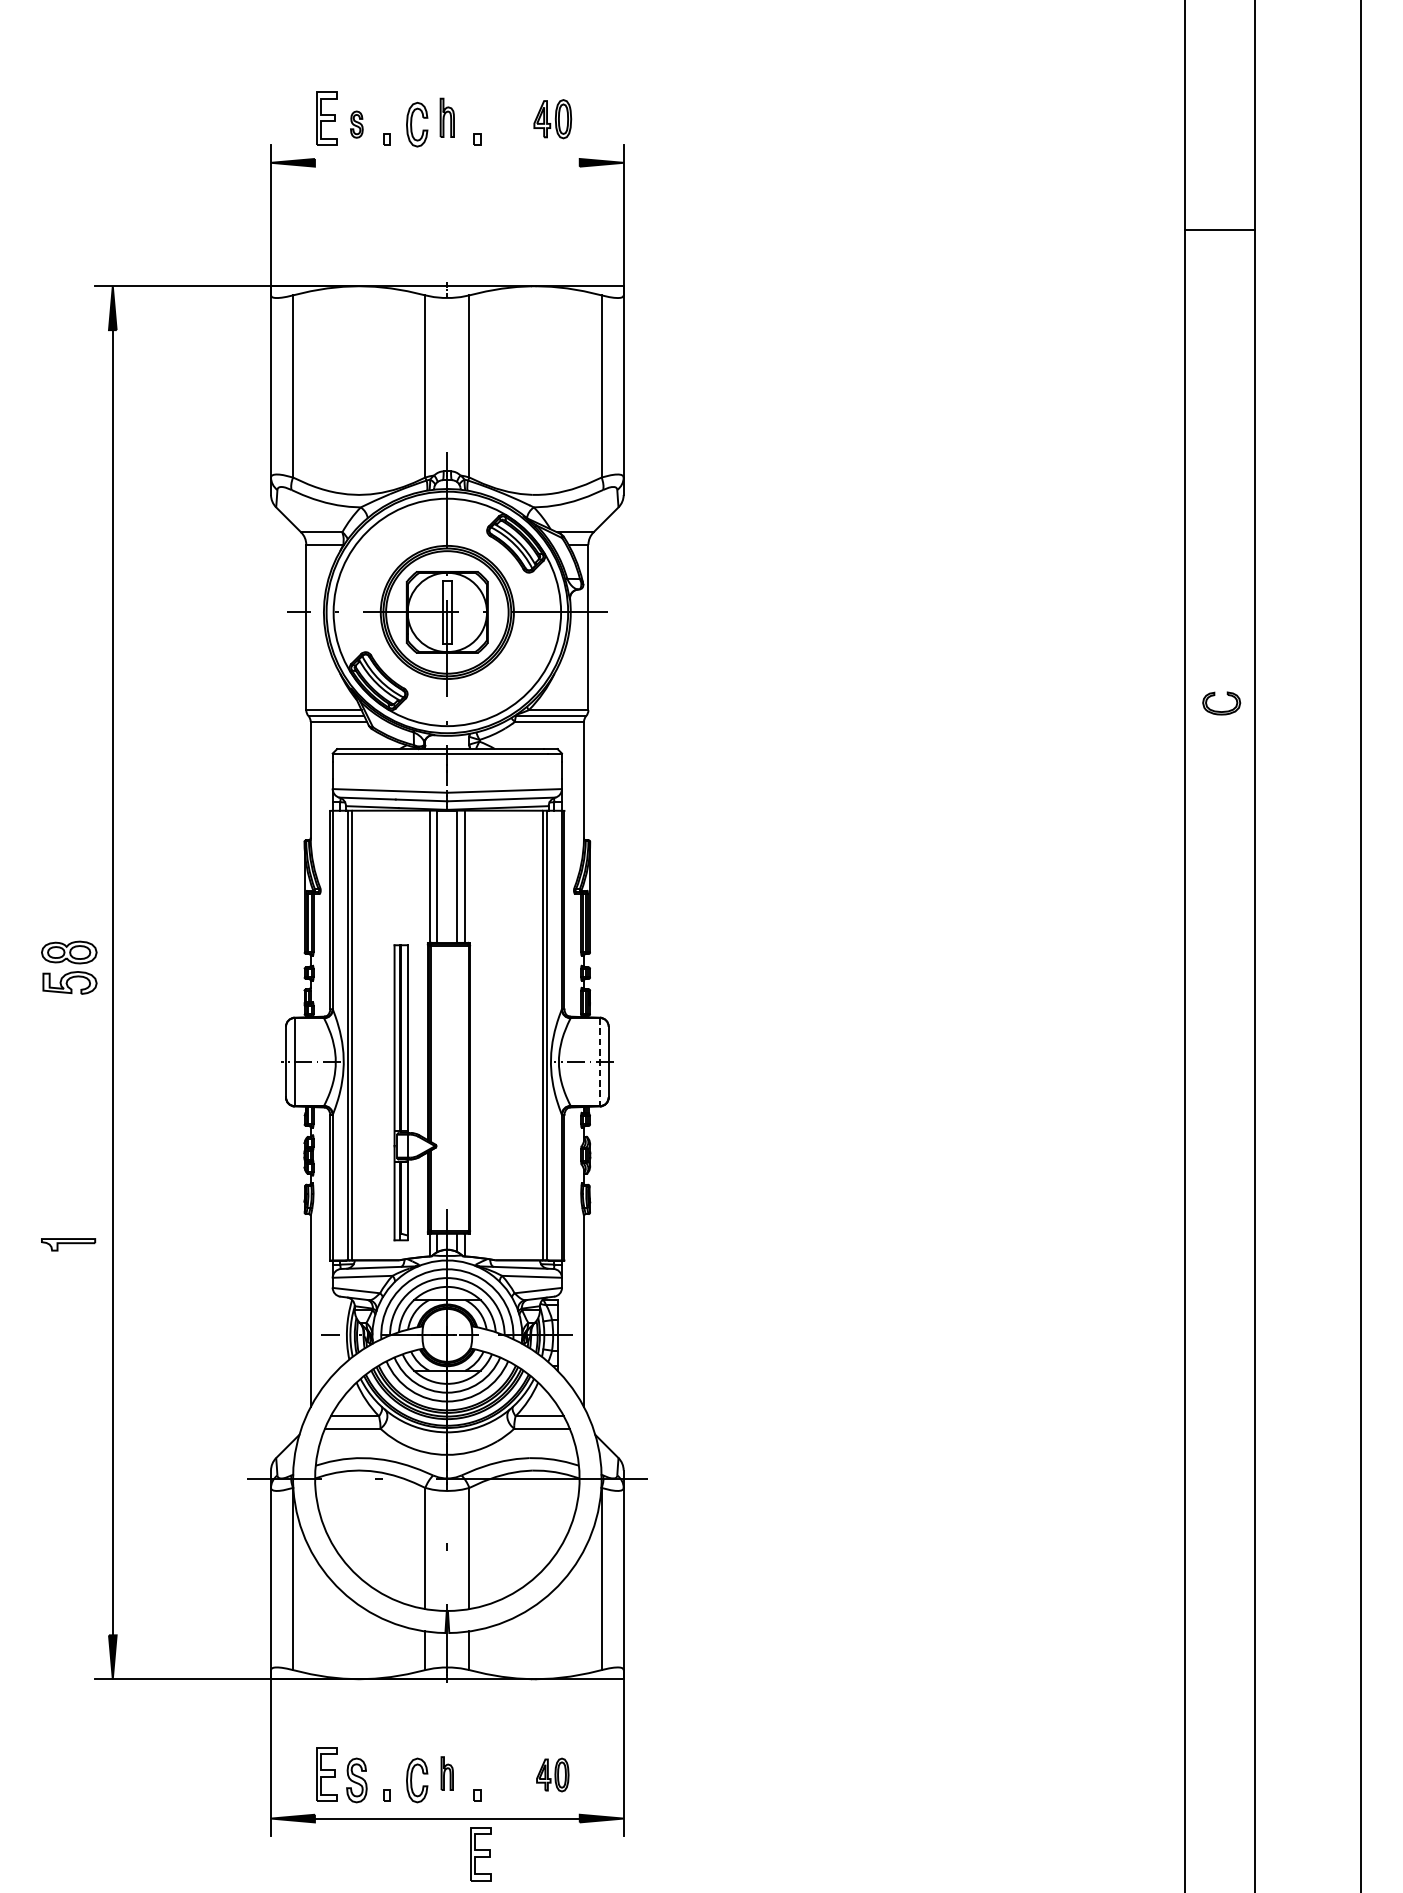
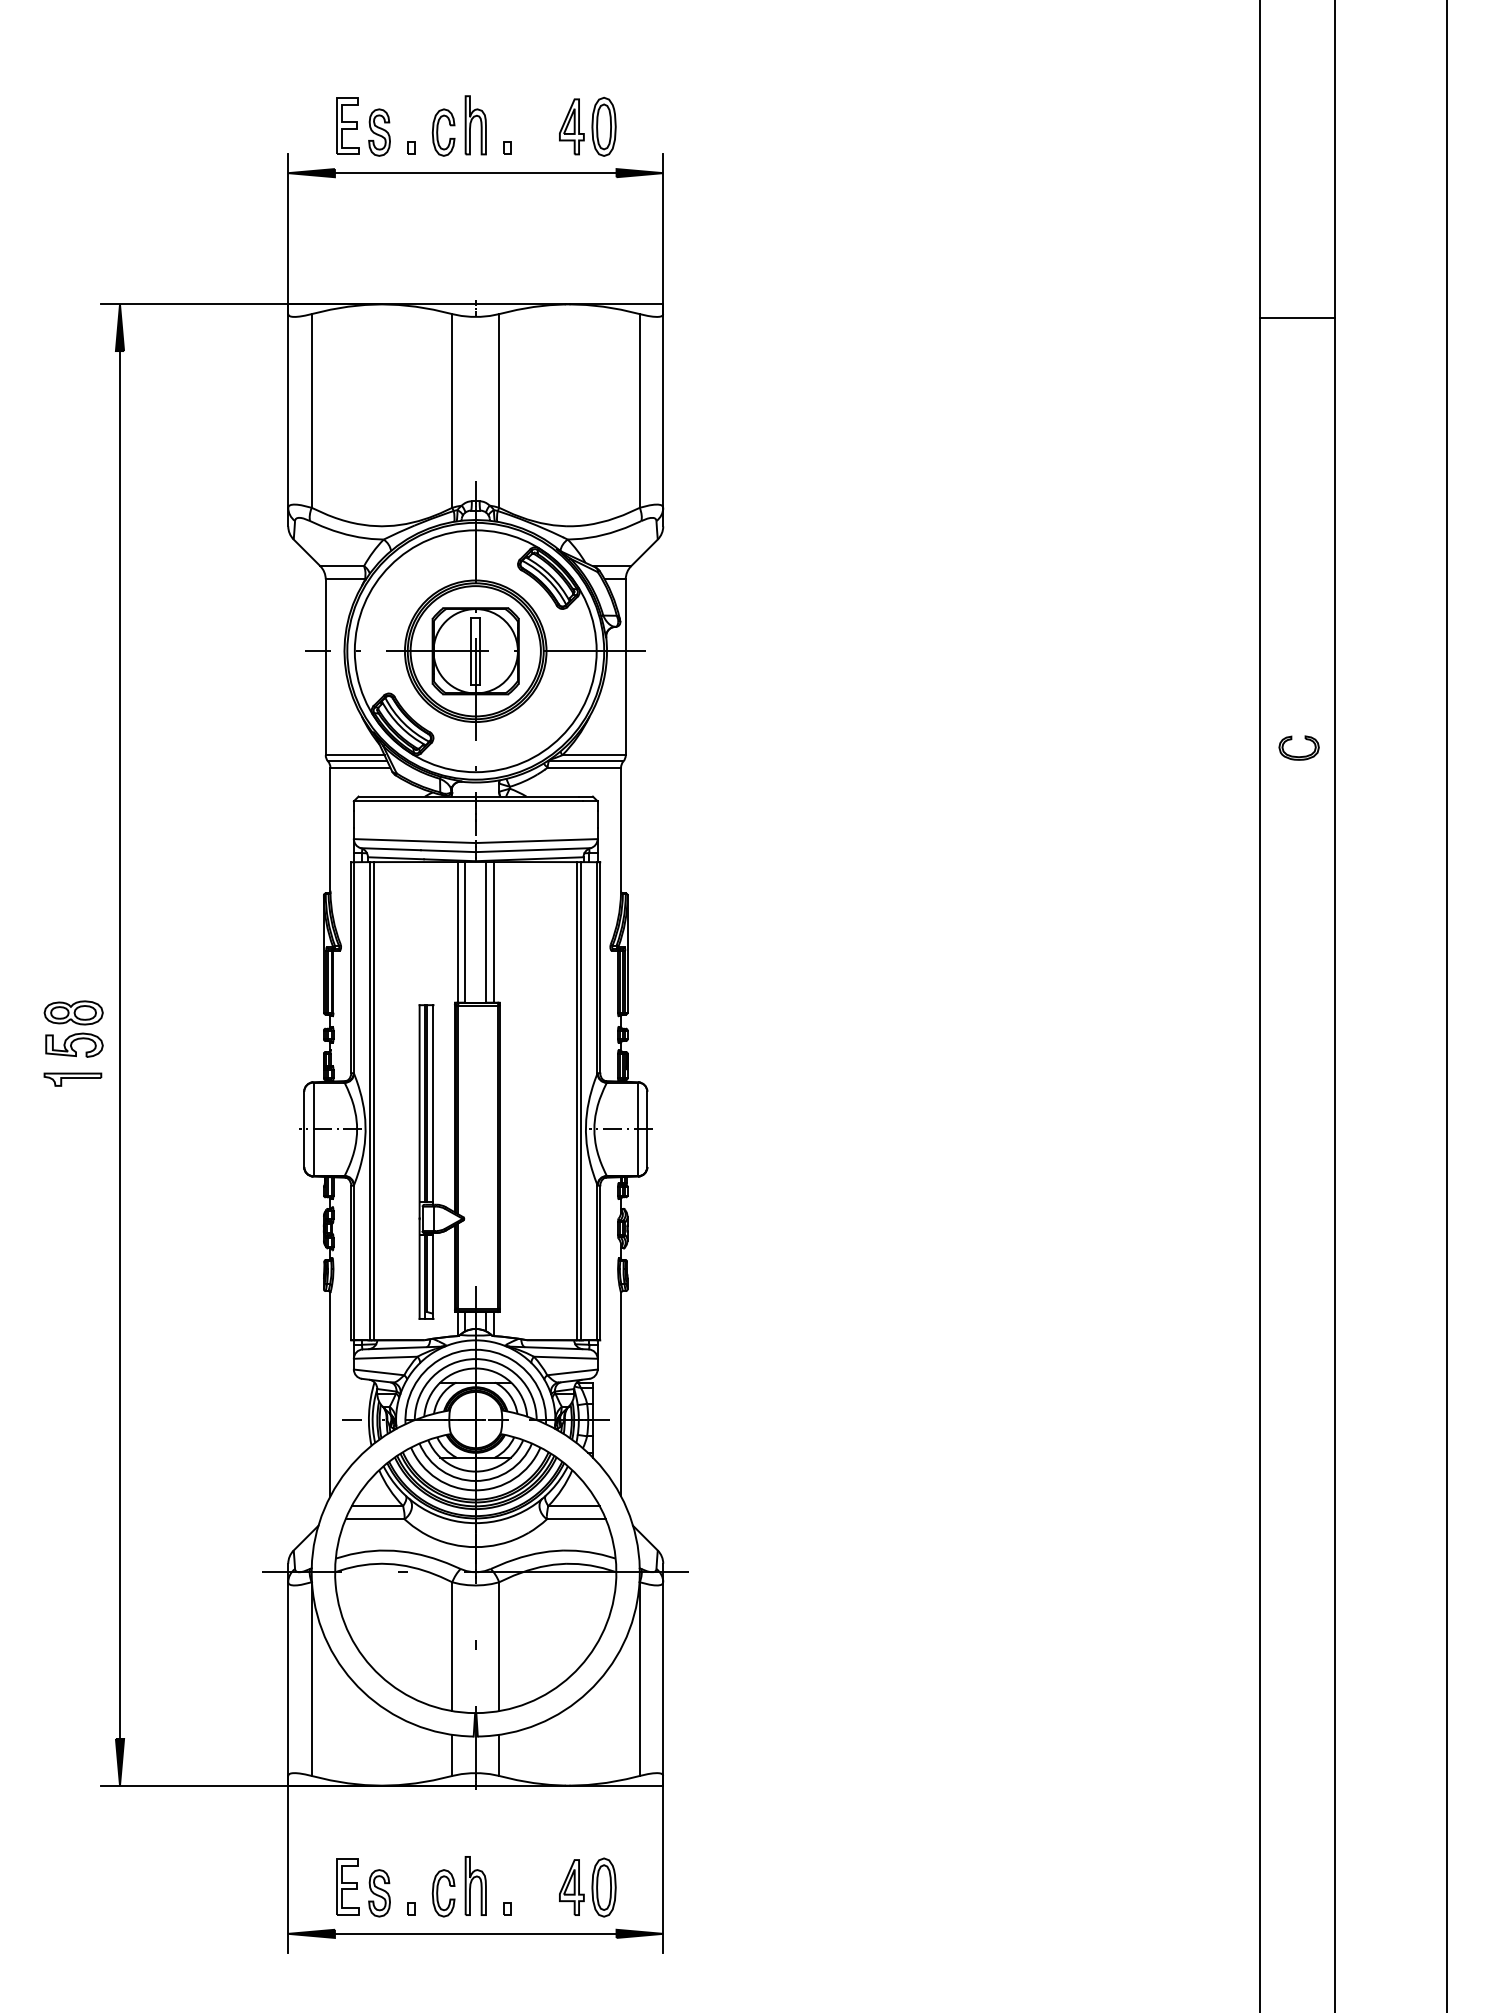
part: (447, 118) -> (475, 125), size x1.43
part: (552, 118) -> (587, 126), size x1.43
part: (356, 124) -> (379, 132), size x1.67
line: (447, 163) -> (475, 173), added
line: (1219, 229) -> (1296, 318), moved
line: (599, 1062) -> (637, 1129), dashed -> solid
part: (68, 1244) -> (72, 1079), moved
part: (447, 1773) -> (475, 1885), size x1.67
part: (552, 1774) -> (587, 1887), size x1.67
part: (480, 1853) -> (511, 1971), removed

